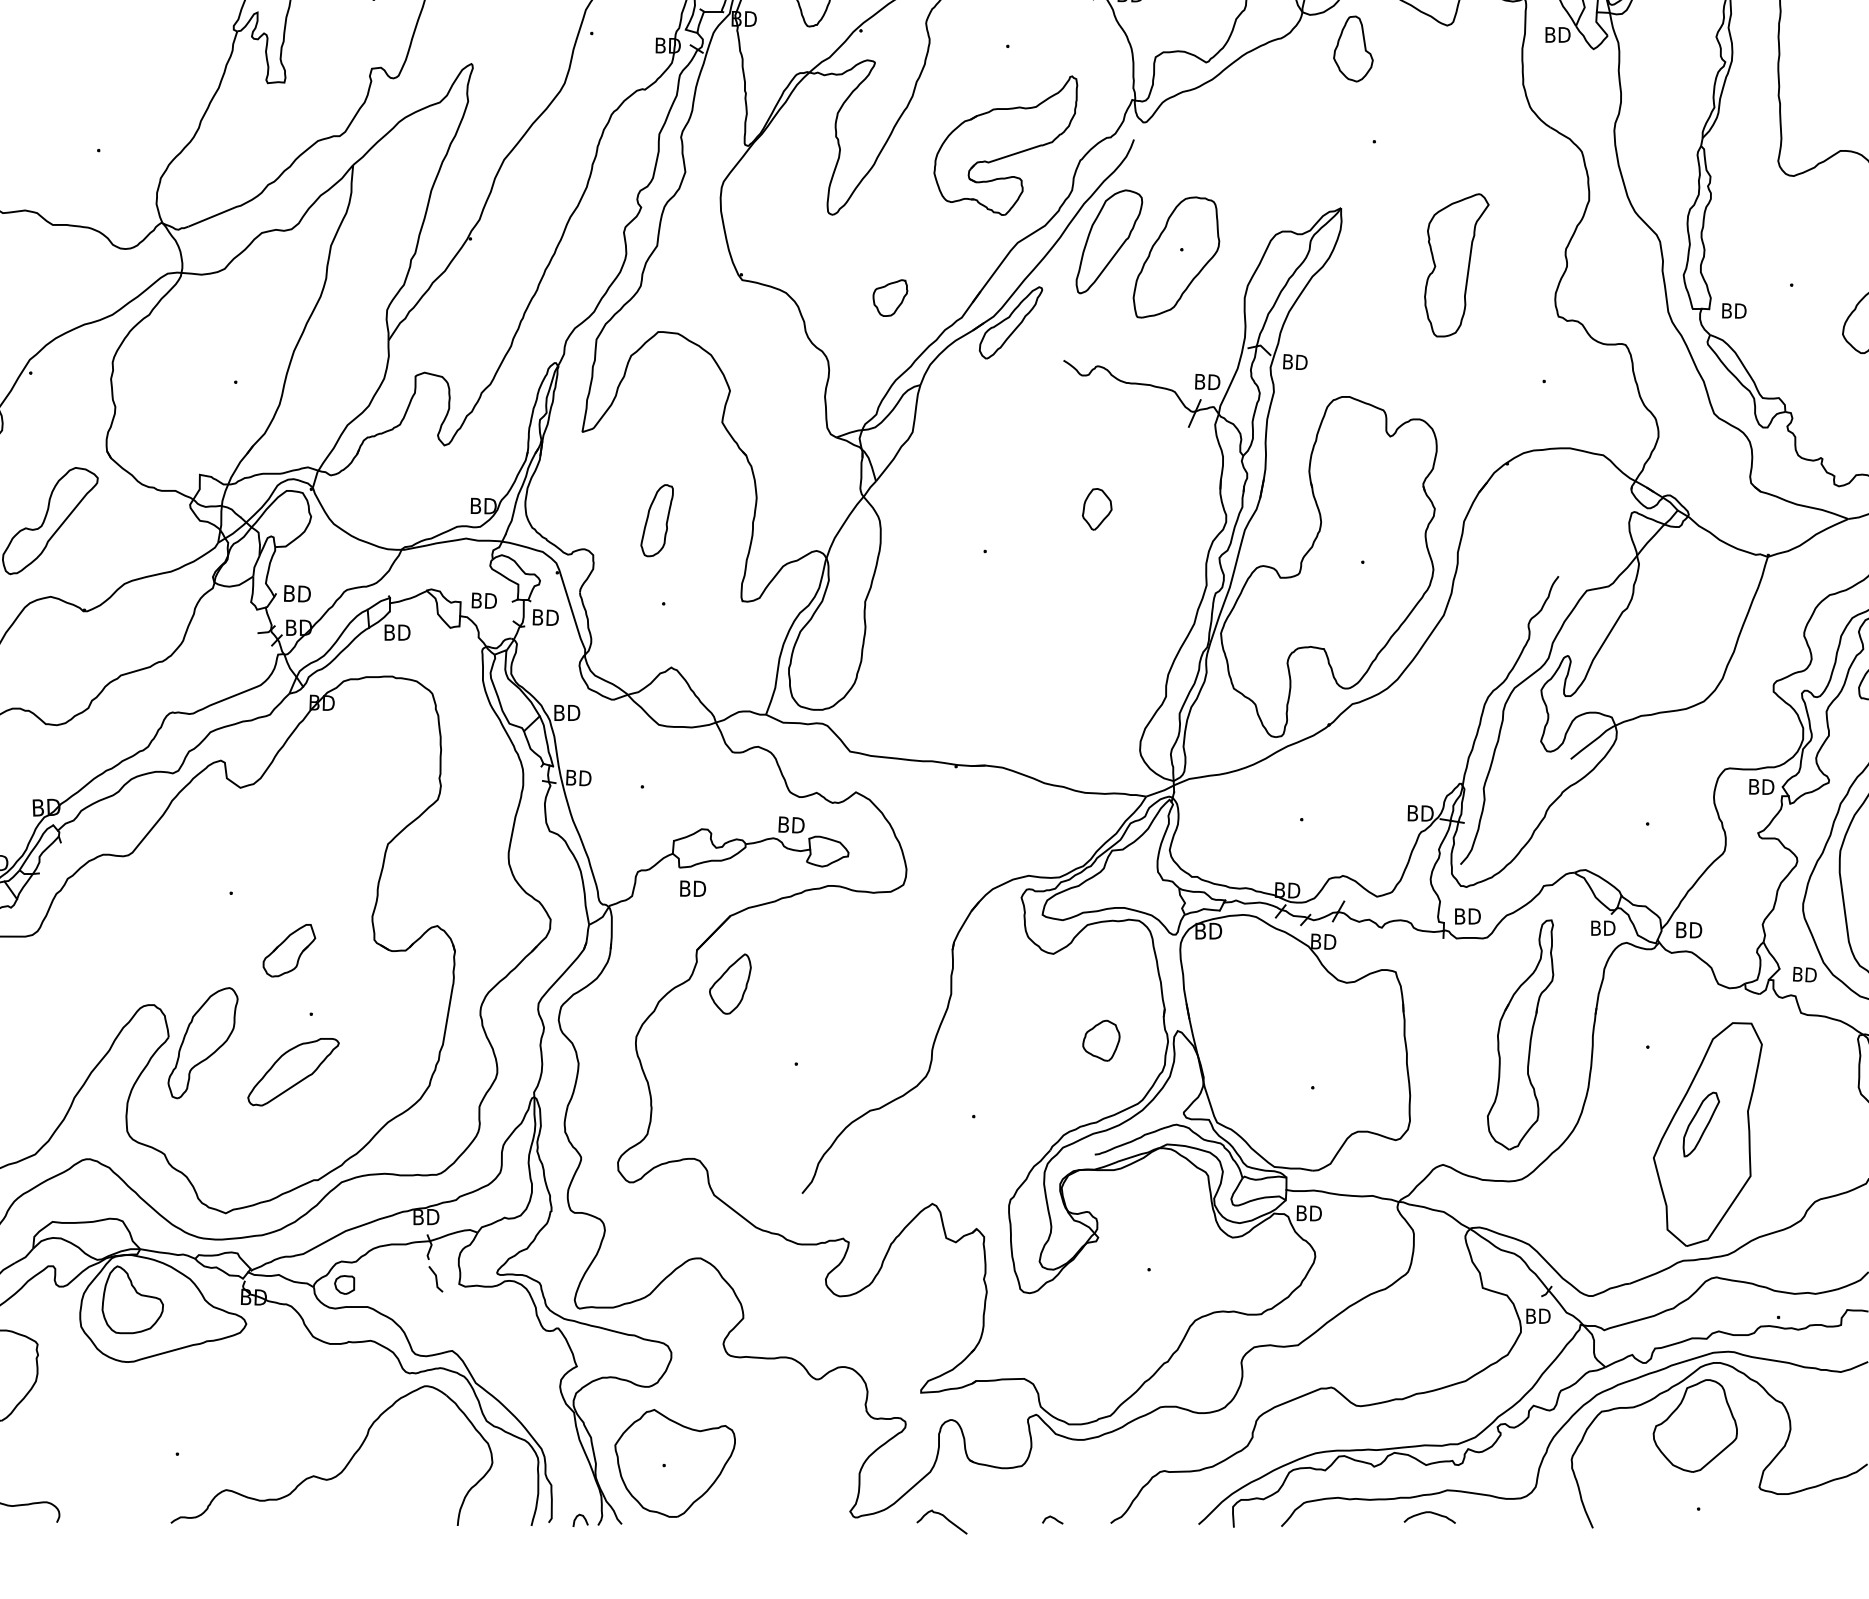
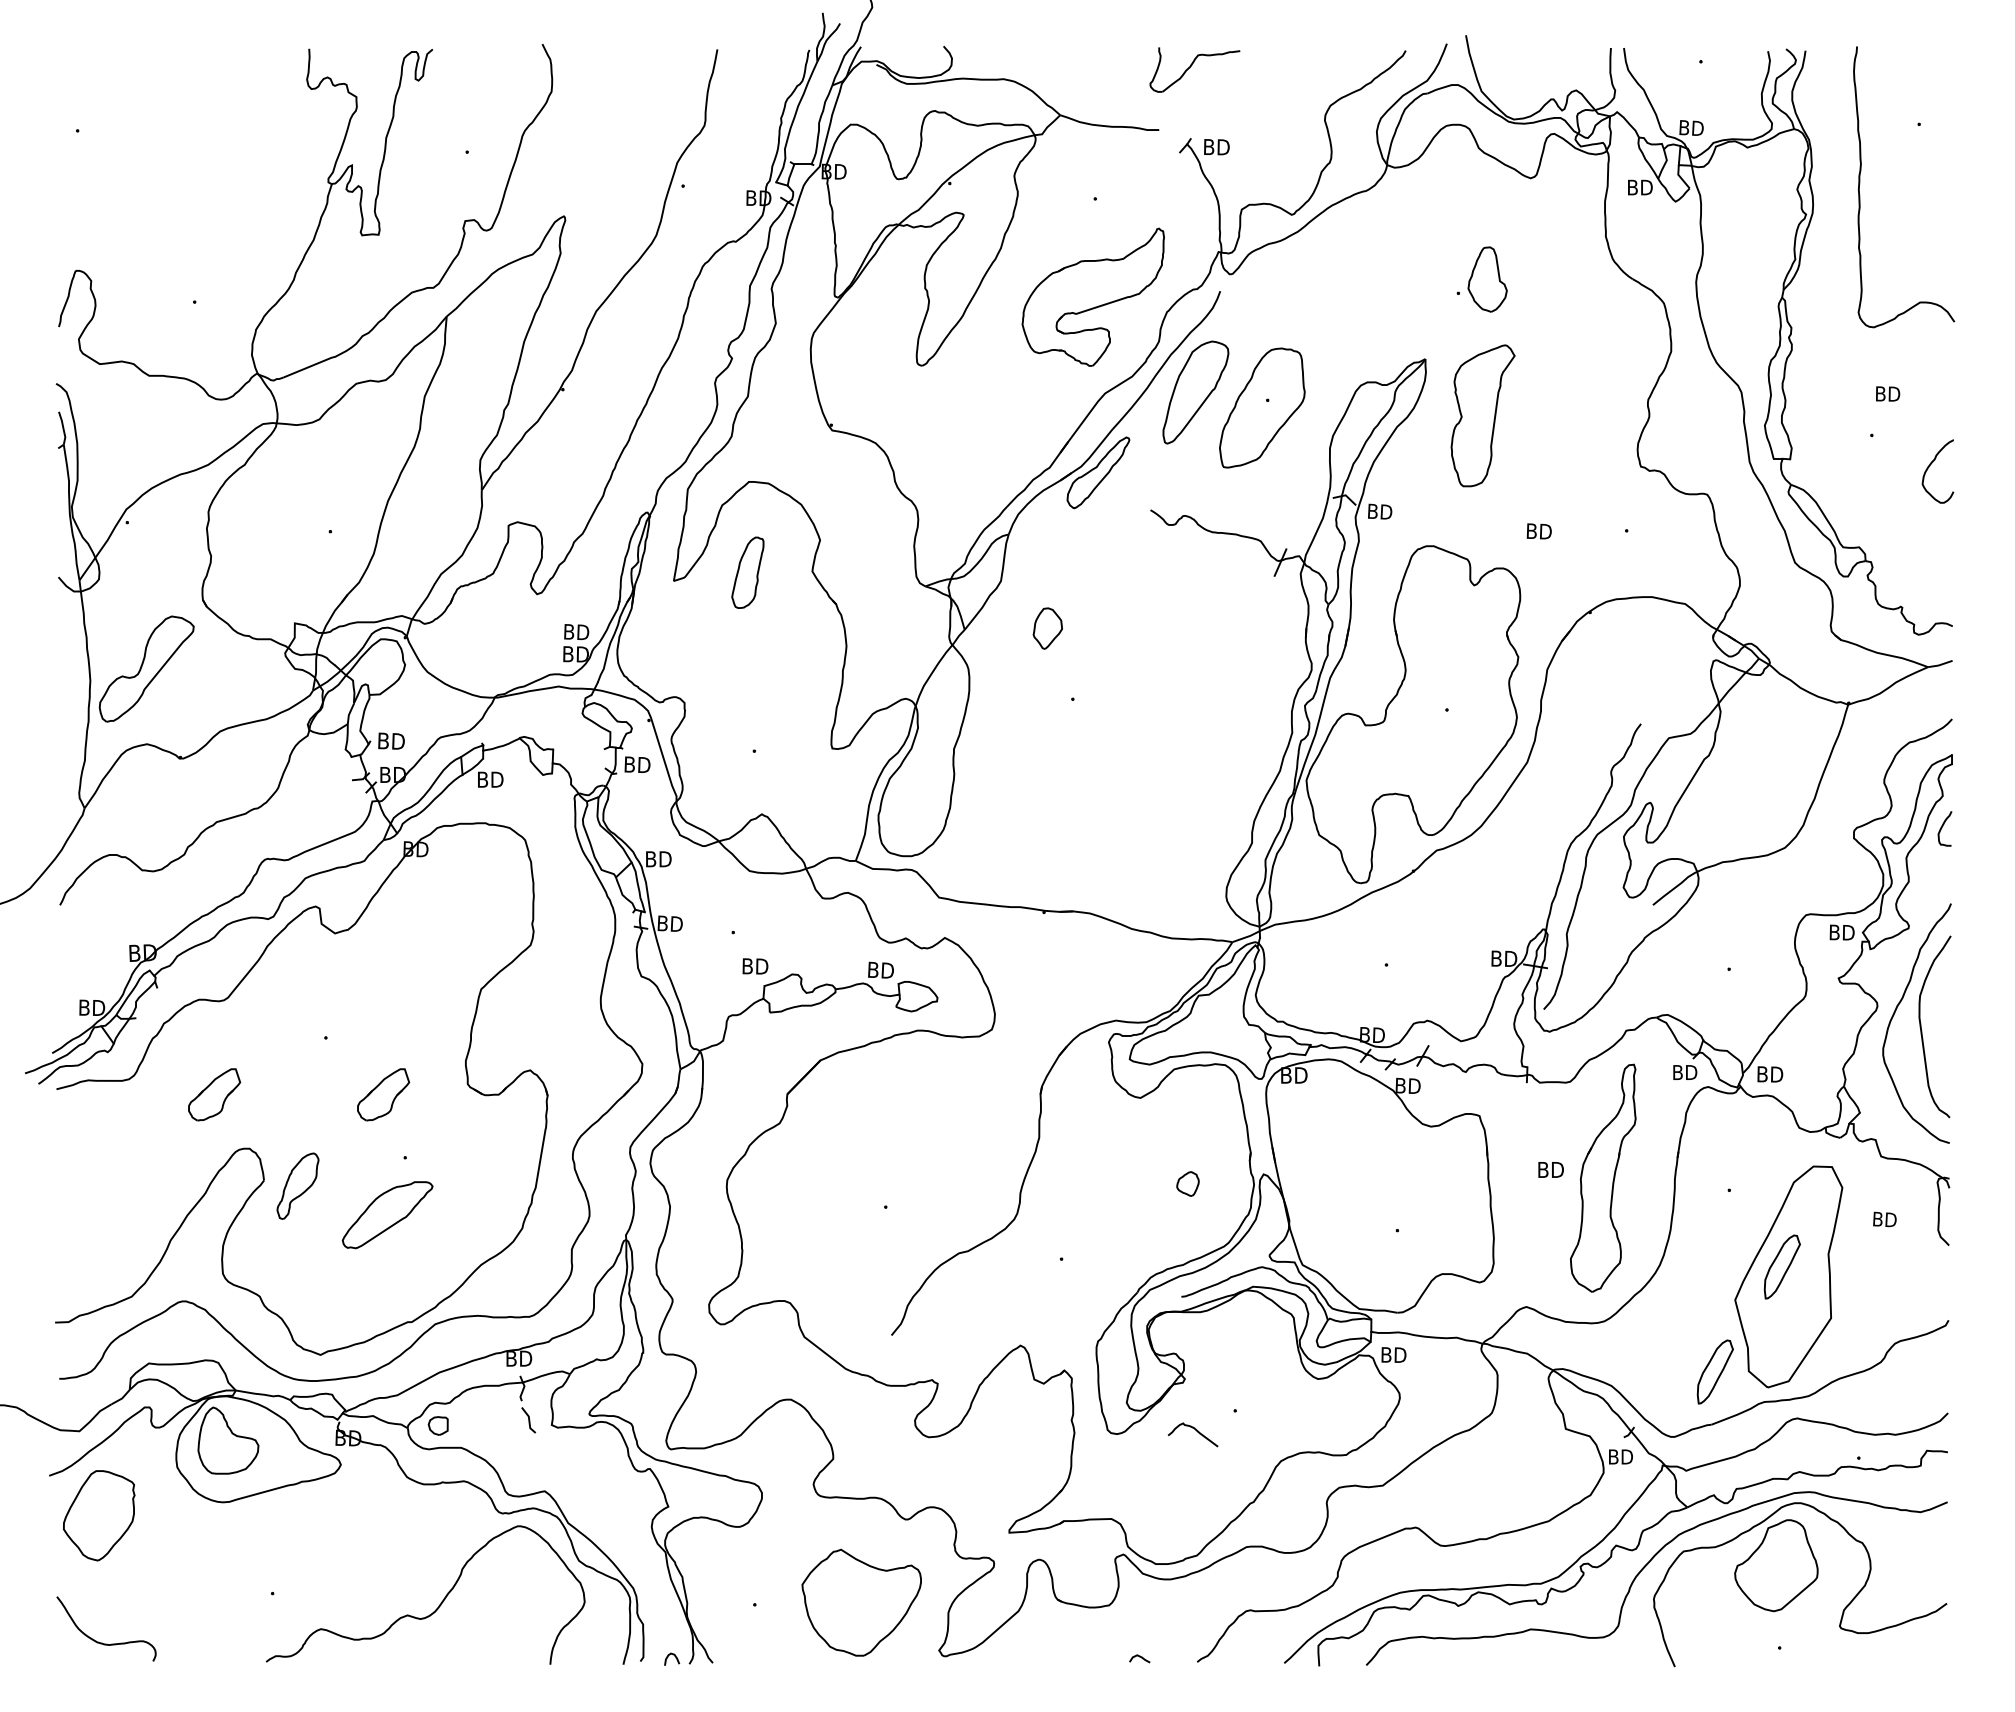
part: (1353, 49) -> (1487, 279), moved
part: (1456, 265) -> (1482, 415), moved
part: (889, 297) -> (978, 447), removed
text: (1734, 310) -> (1888, 393), moved
text: (1206, 382) -> (1538, 531), moved
part: (1096, 509) -> (1047, 628), moved
part: (656, 520) -> (747, 572), moved
text: (484, 600) -> (576, 631), moved
text: (693, 888) -> (755, 966), moved
text: (1467, 916) -> (1550, 1169), moved
part: (118, 950) -> (214, 1094), added
text: (1804, 974) -> (1884, 1219), moved
part: (730, 983) -> (820, 1127), removed
part: (1100, 1040) -> (1187, 1183), size x0.6
part: (202, 1042) -> (297, 1185), size x0.6
part: (1632, 1229) -> (1714, 1371), added
part: (674, 1463) -> (861, 1602), moved
curve: (1430, 1513) -> (1514, 1652), removed
curve: (945, 1518) -> (1196, 1431), moved

